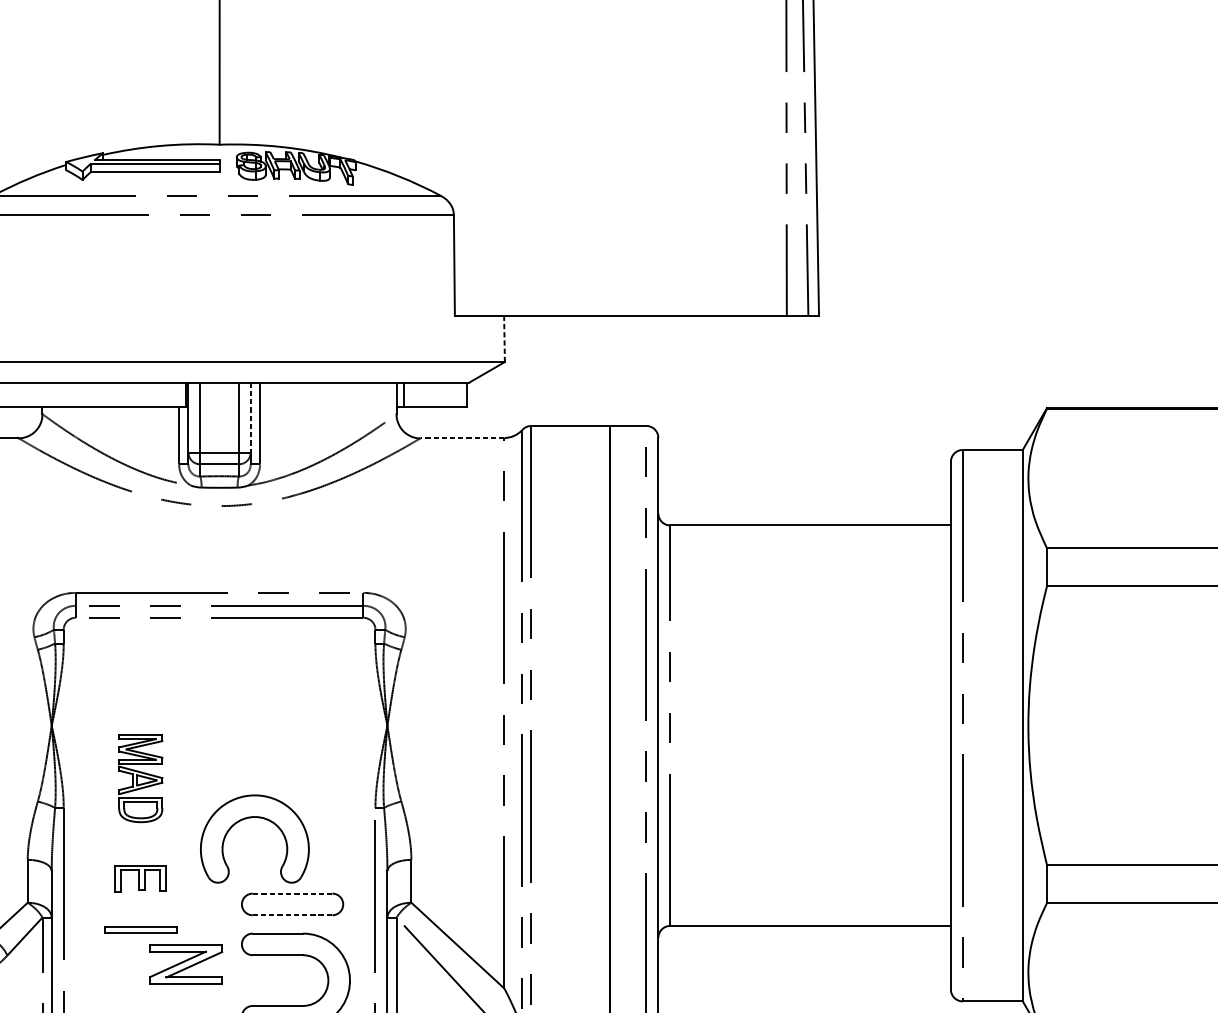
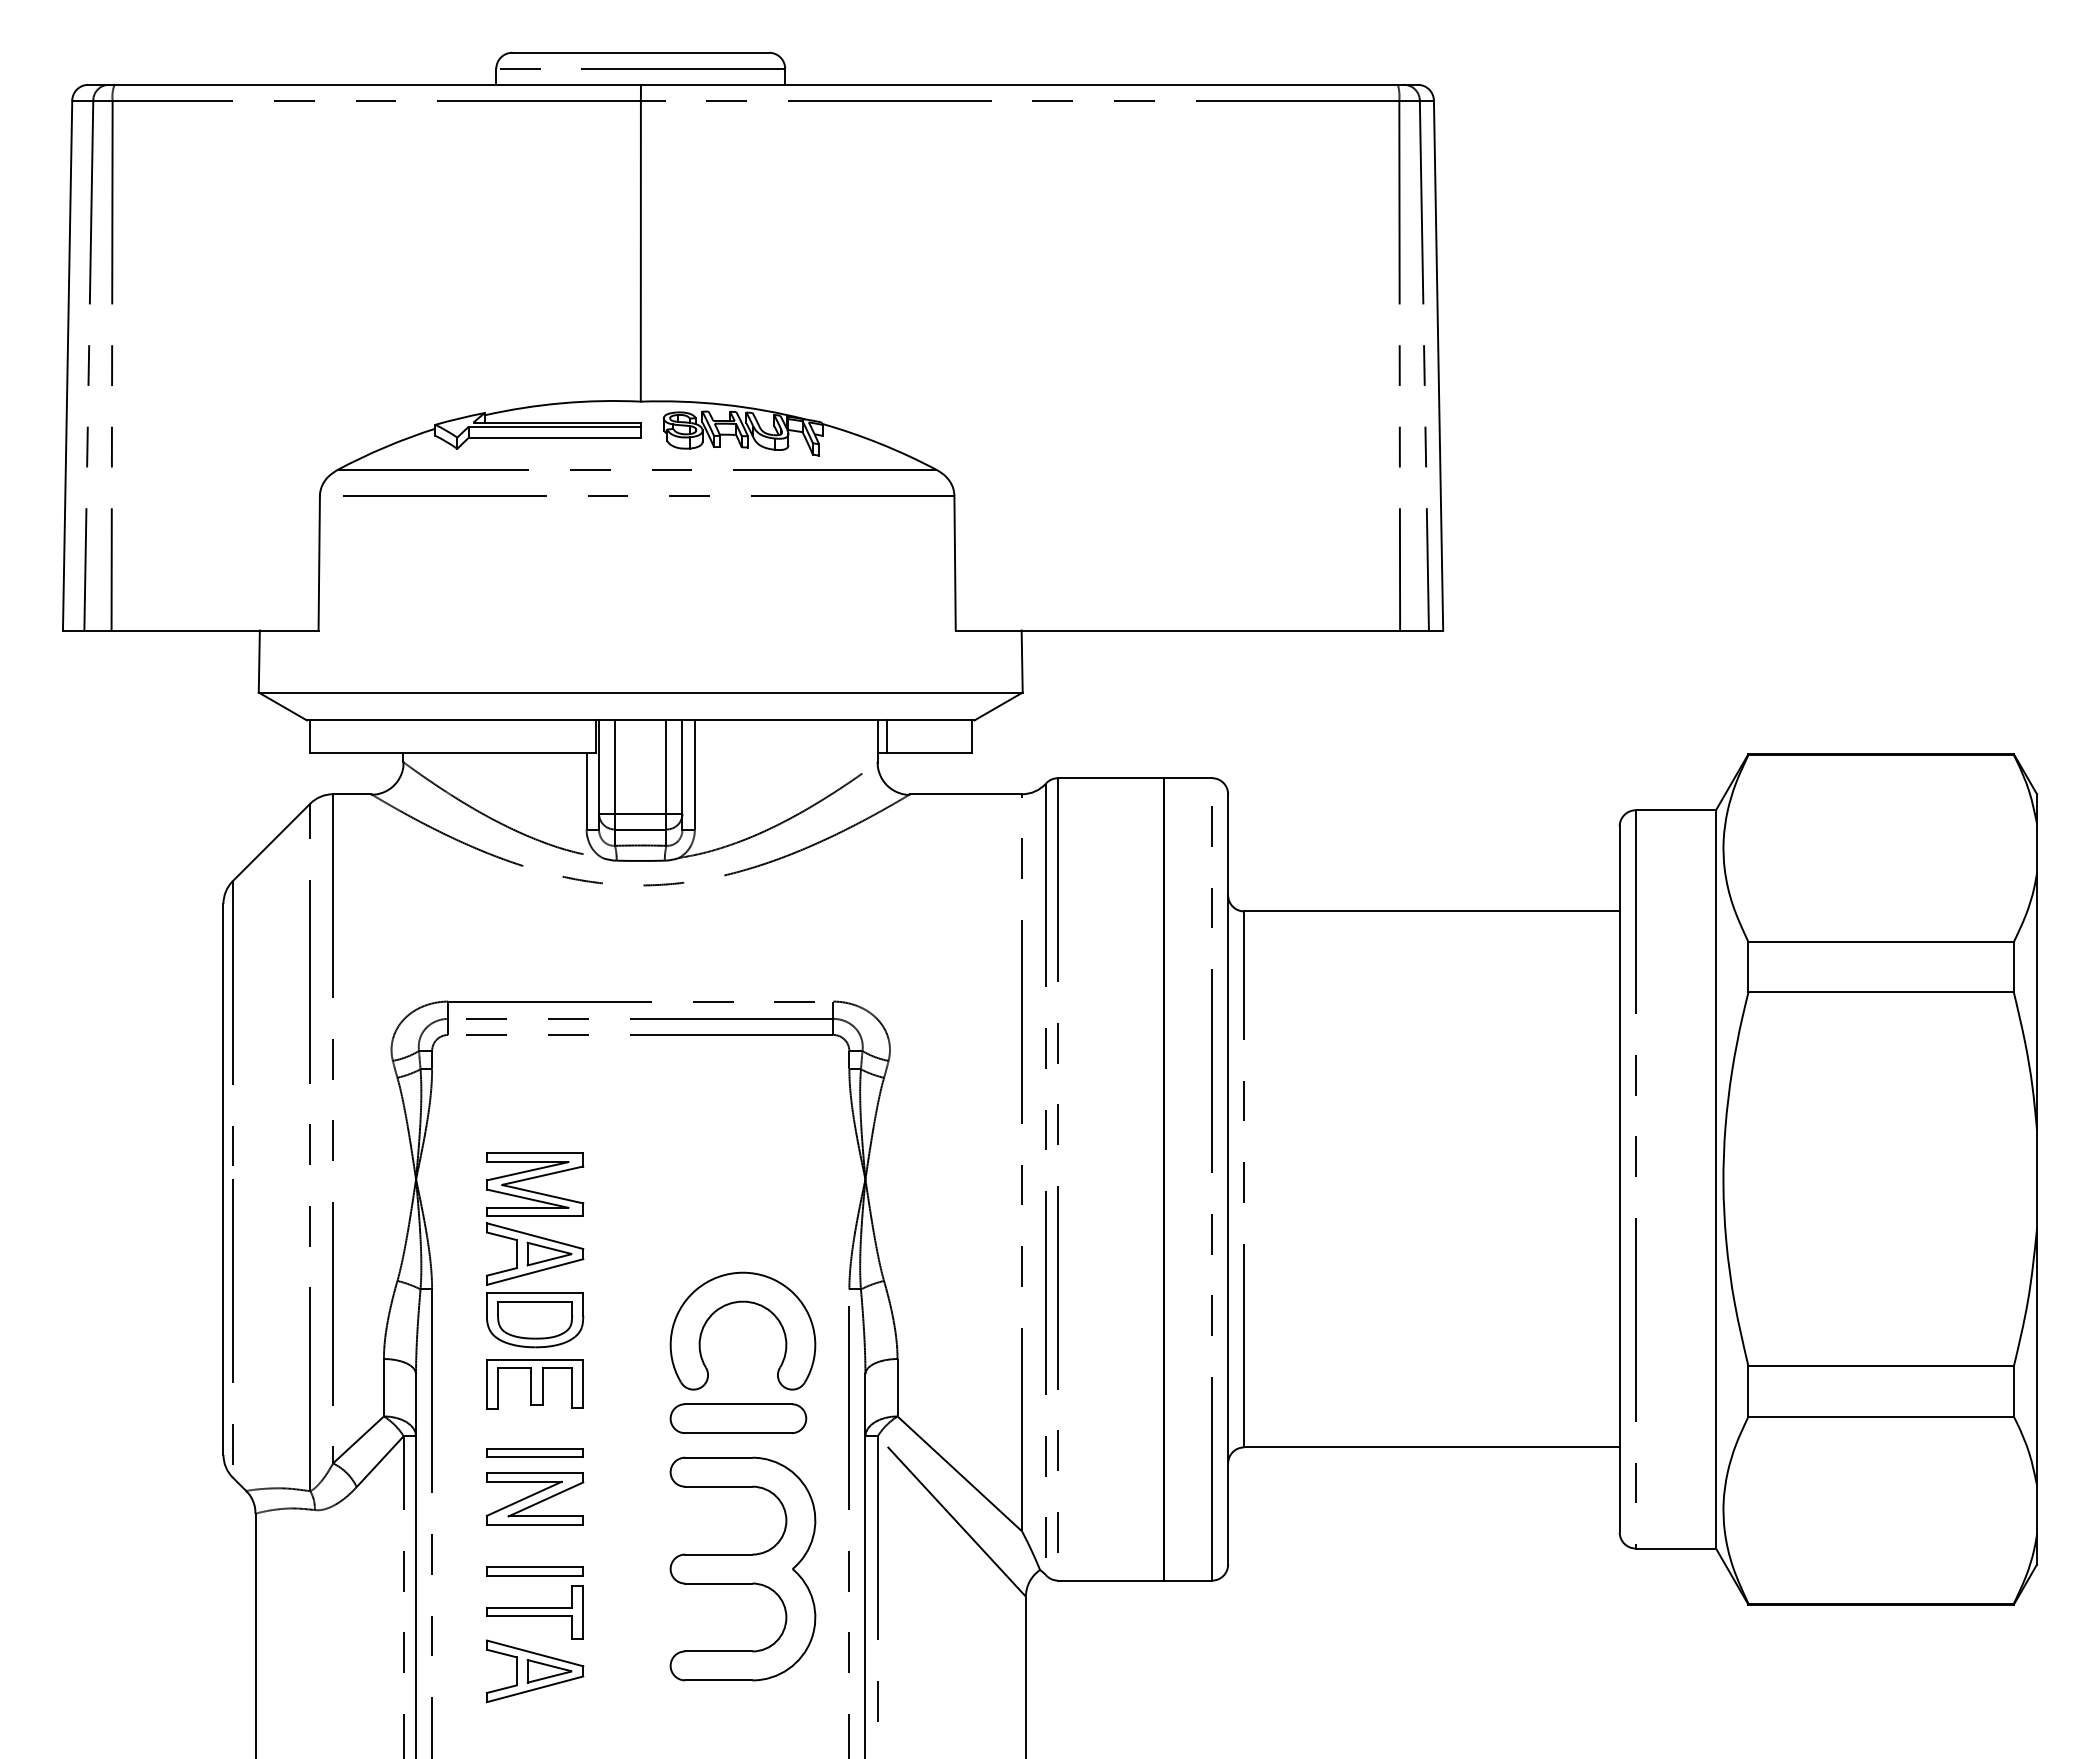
line: (504, 338) -> (1022, 661), dashed -> solid
line: (250, 418) -> (682, 767), dashed -> solid
line: (462, 438) -> (965, 794), dashed -> solid
part: (140, 778) -> (535, 1250), size x1.67
part: (250, 818) -> (736, 1303), moved
part: (140, 878) -> (534, 1384), size x1.43
line: (291, 893) -> (737, 1404), dashed -> solid
line: (292, 915) -> (738, 1433), dashed -> solid
part: (185, 964) -> (534, 1498), moved

